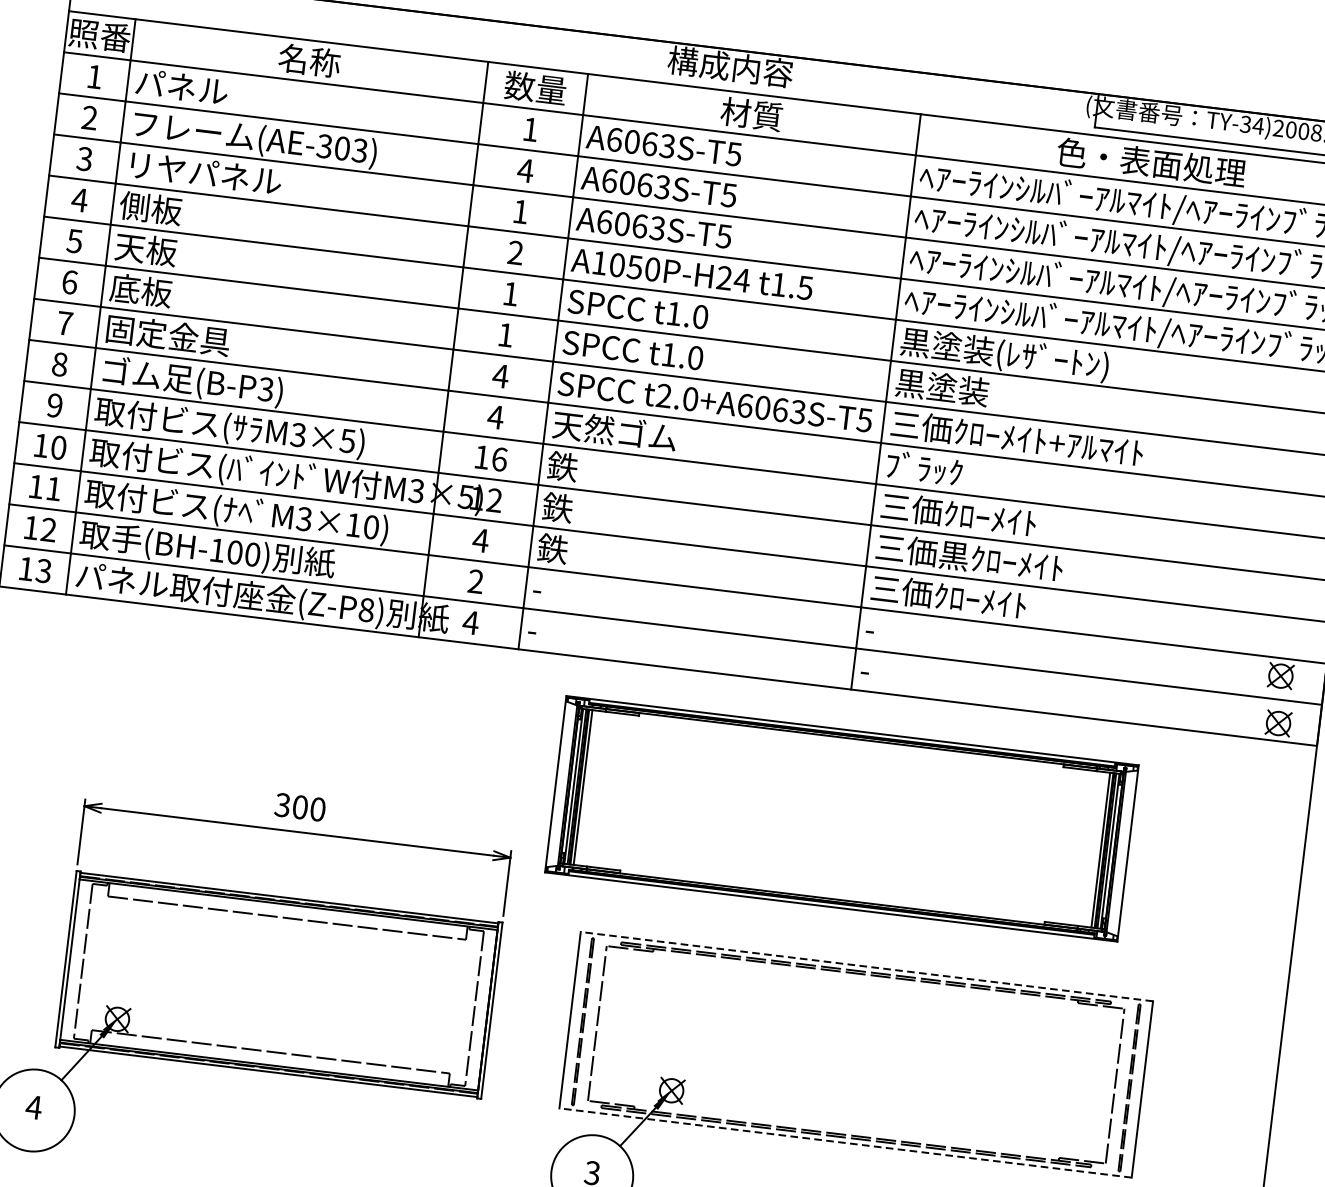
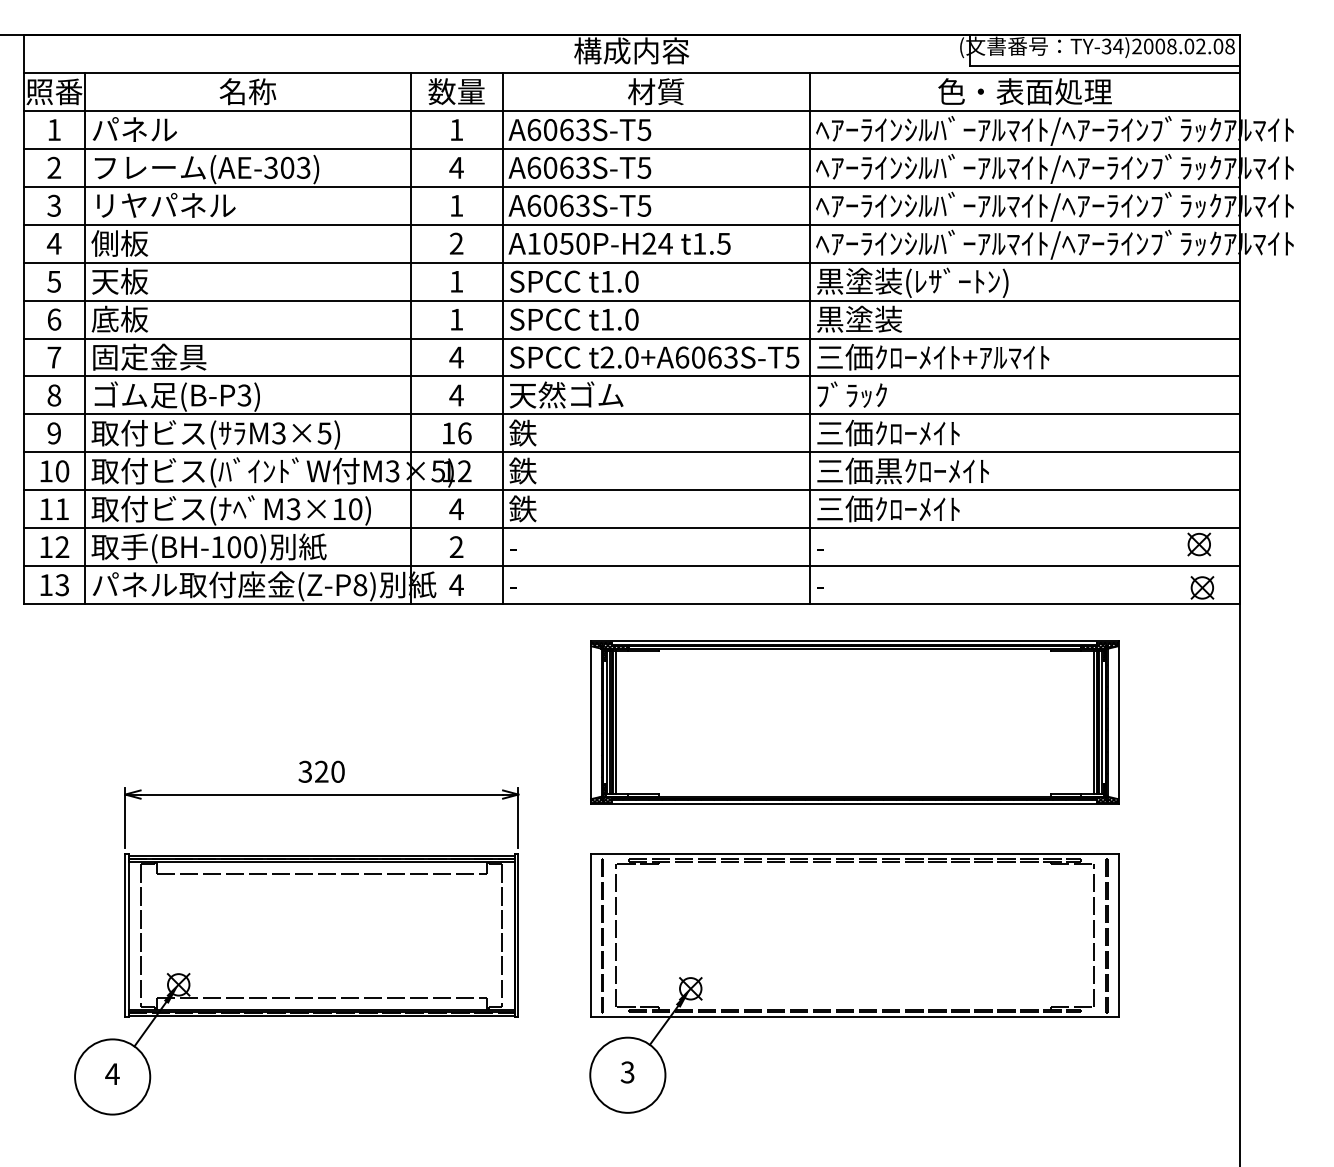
text: (300, 806) -> (321, 771), 300 -> 320
part: (841, 818) -> (854, 722), moved
line: (866, 966) -> (854, 854), dashed -> solid
line: (845, 1143) -> (854, 1017), dashed -> solid

